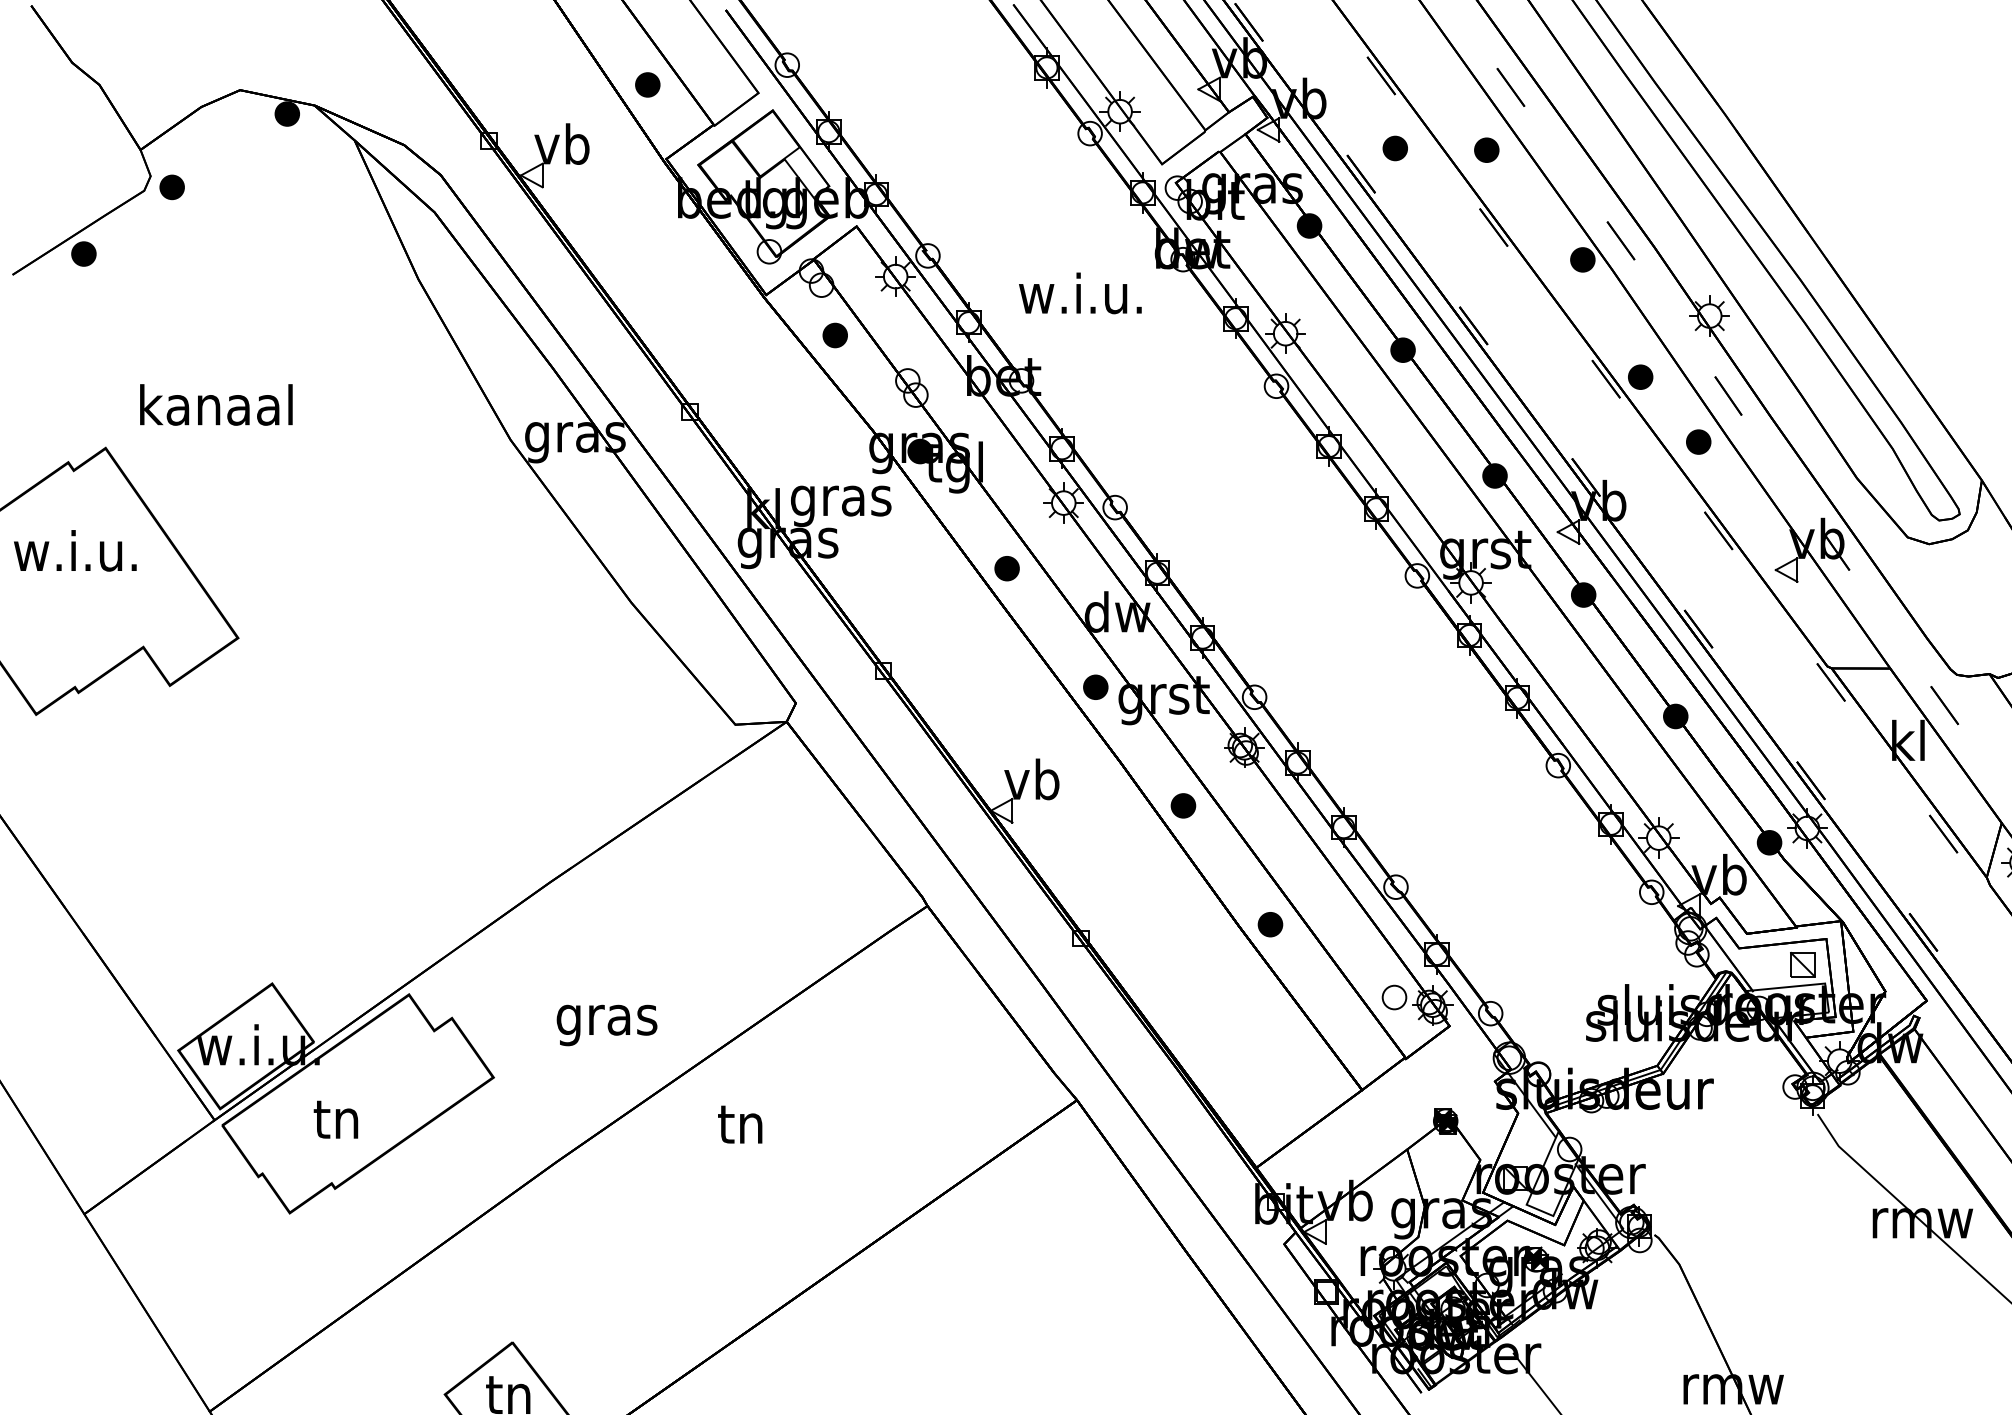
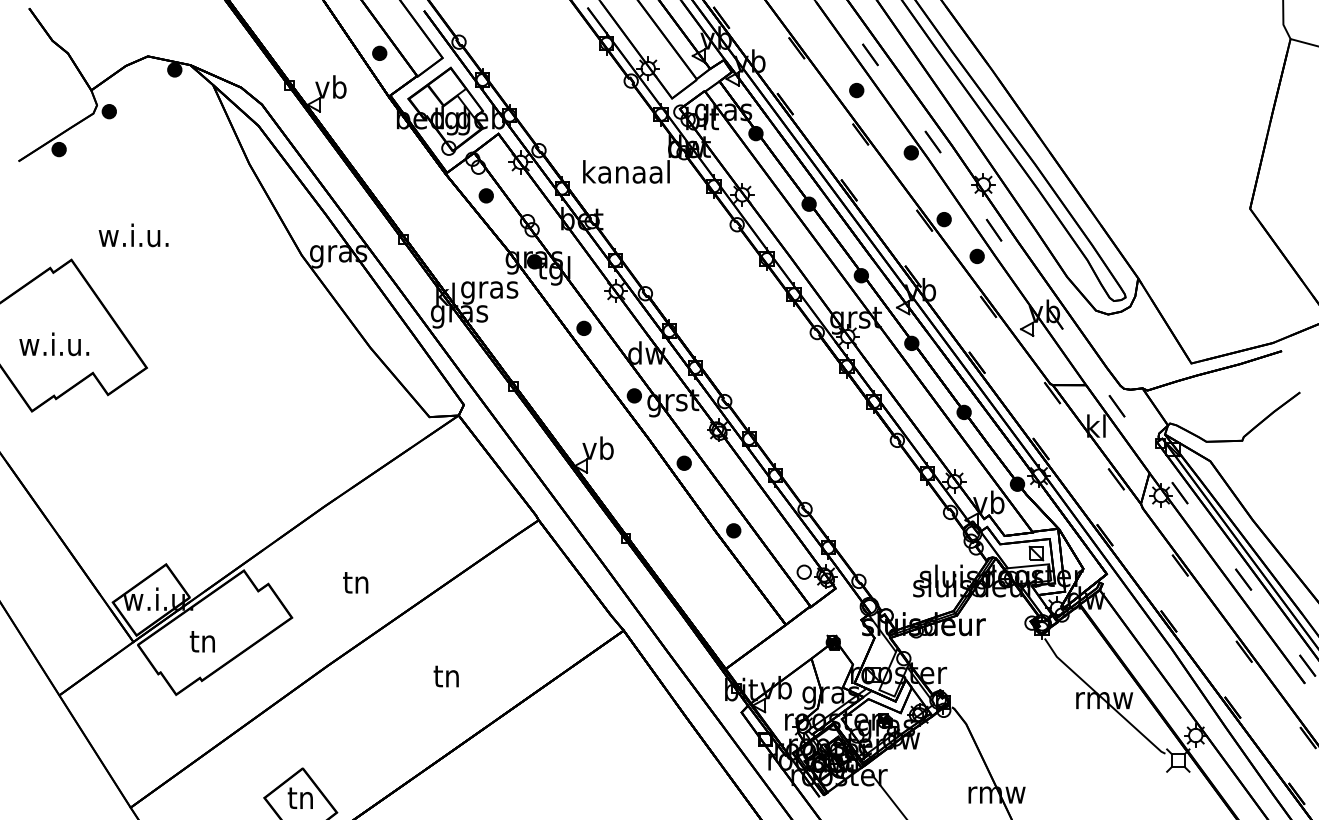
part: (1394, 148) -> (804, 89), removed
text: (1081, 292) -> (626, 171), w.i.u. -> kanaal
text: (216, 405) -> (134, 235), kanaal -> w.i.u.
text: (75, 551) -> (54, 344), moved
text: (606, 1020) -> (356, 585), gras -> tn
text: (738, 1124) -> (445, 676), moved

